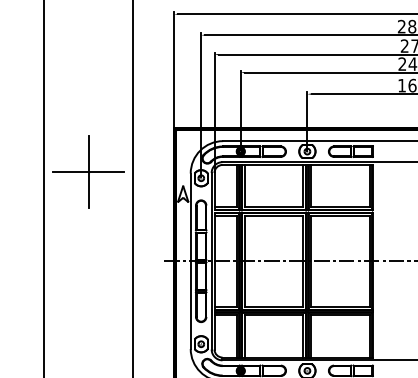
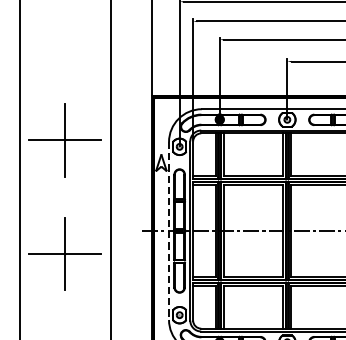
line: (190, 261) -> (168, 231), solid -> dashed
part: (88, 283) -> (65, 253), added

